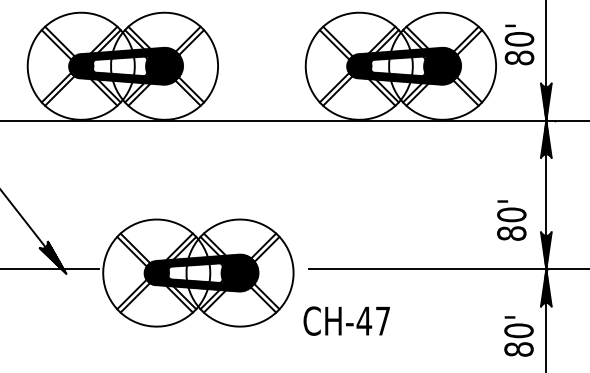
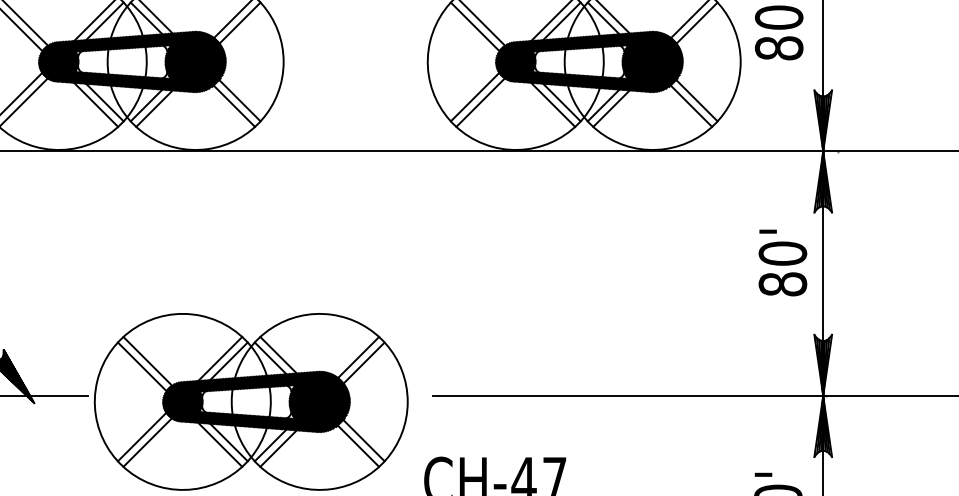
text: (511, 220) -> (782, 262), moved

